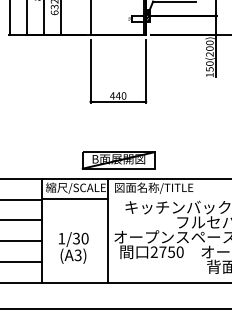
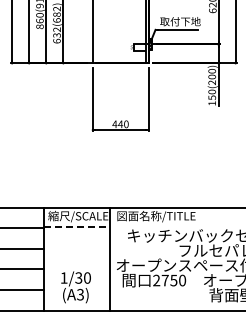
part: (119, 160) -> (121, 188), removed
line: (75, 199) -> (77, 227), solid -> dashed
text: (73, 248) -> (75, 287), moved

